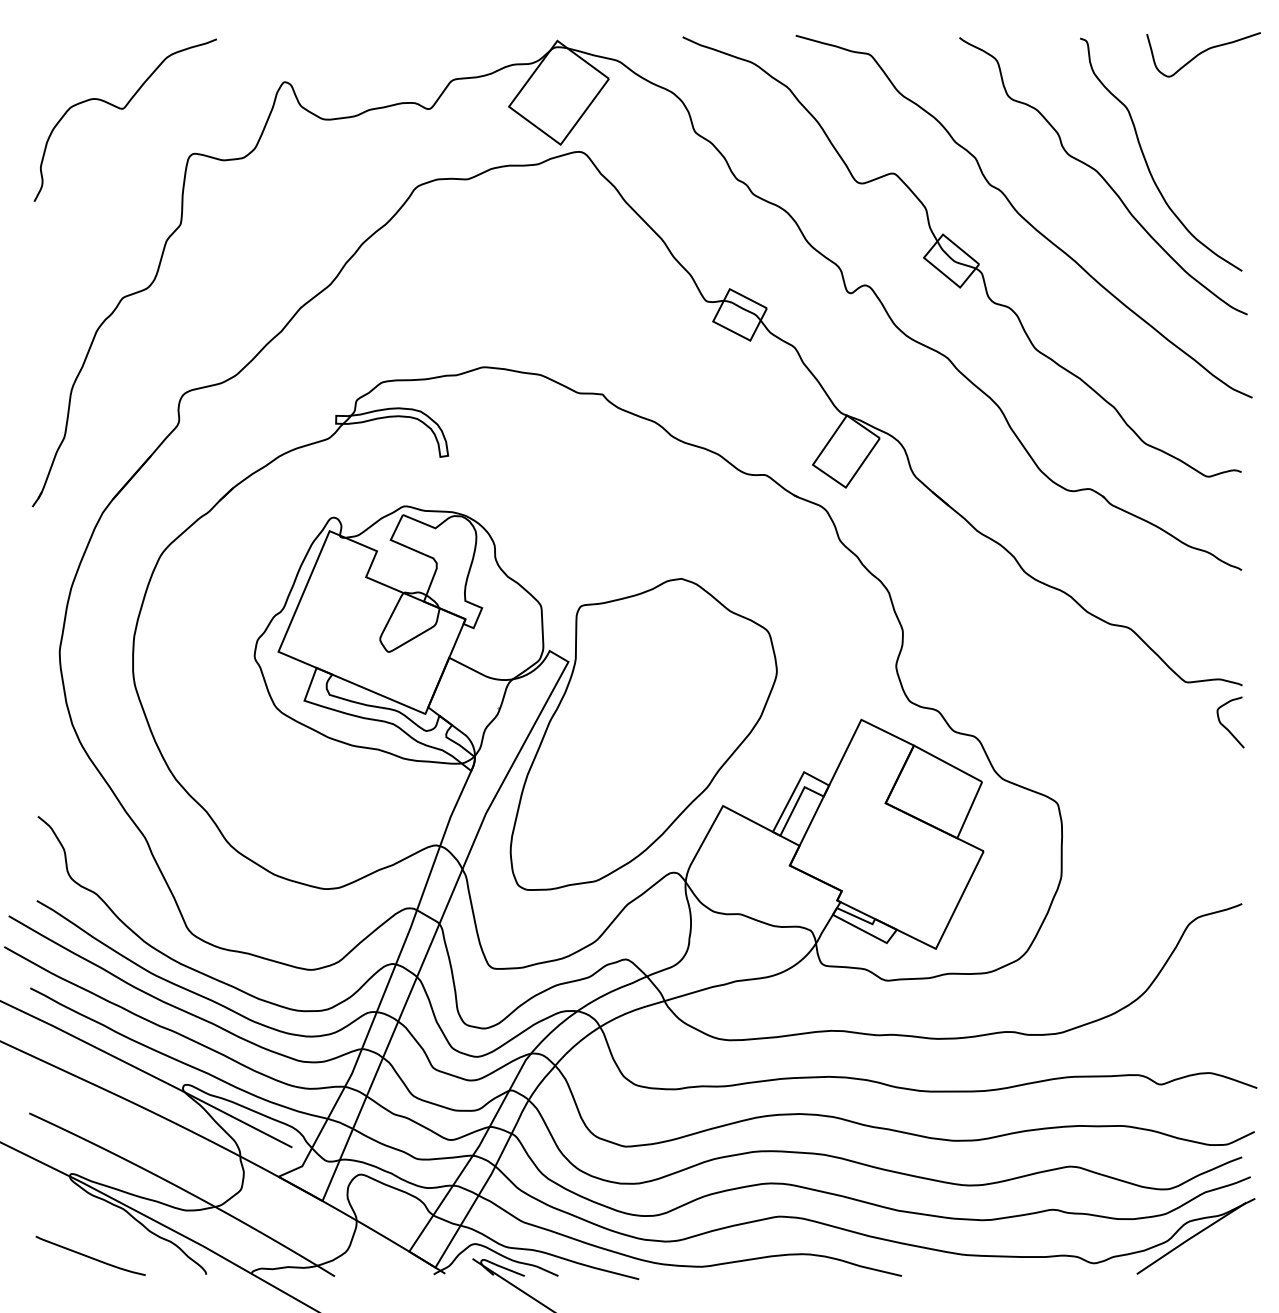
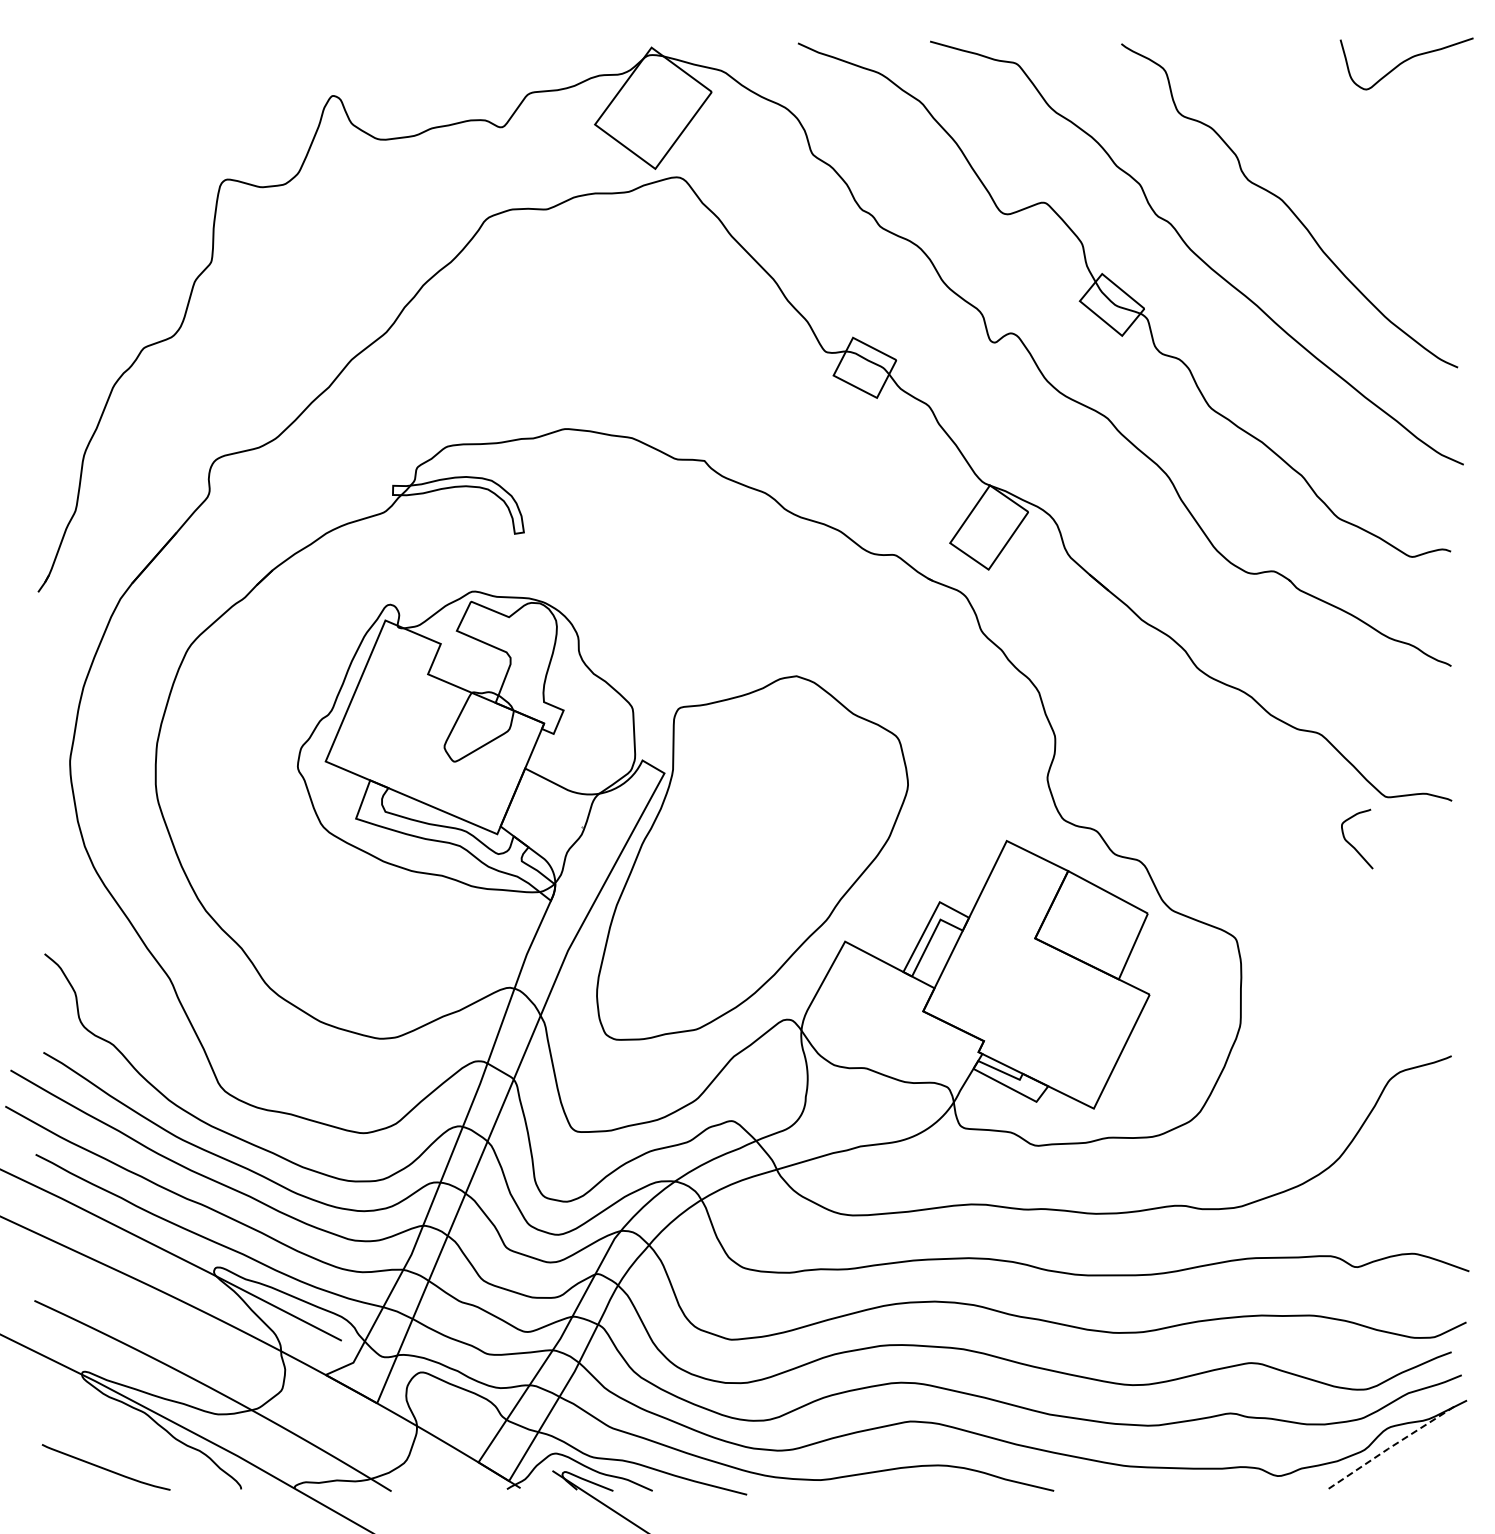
curve: (124, 109) -> (145, 127), removed
curve: (1146, 161) -> (1340, 188), removed
curve: (1225, 727) -> (1351, 844), moved
line: (1191, 1238) -> (1392, 1446), solid -> dashed

